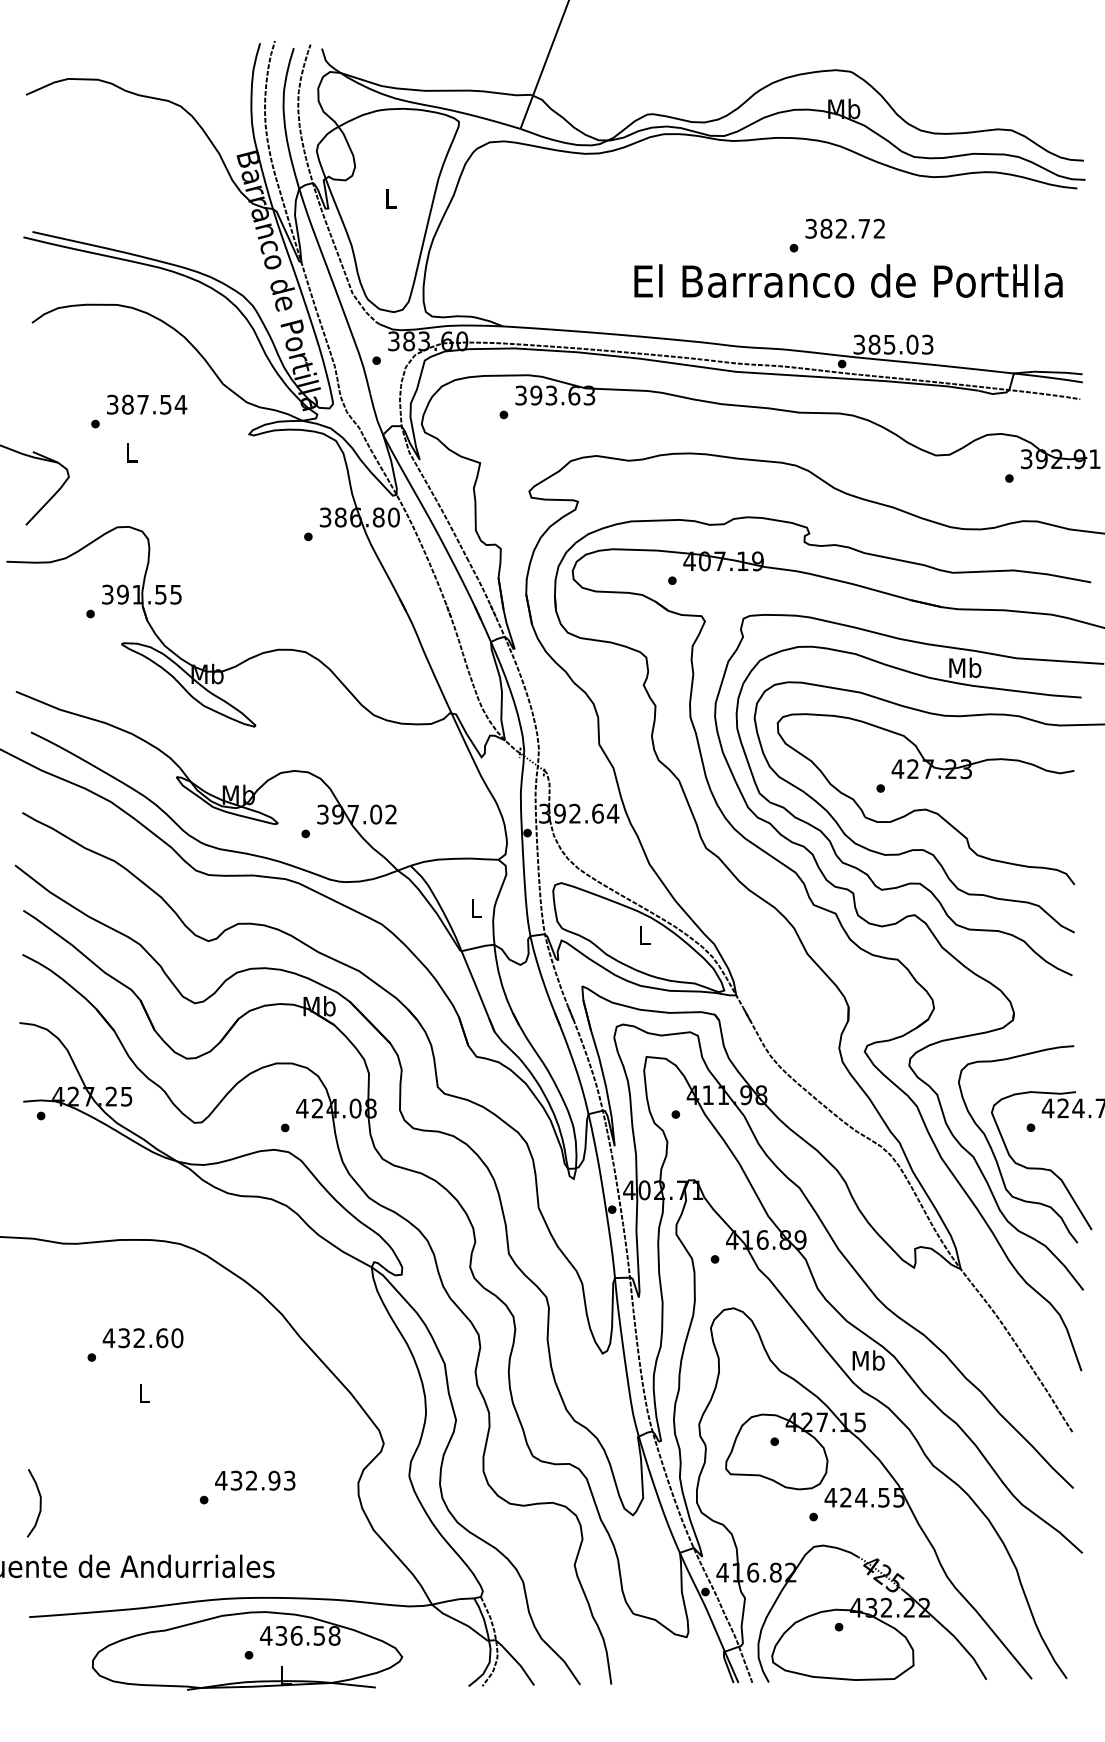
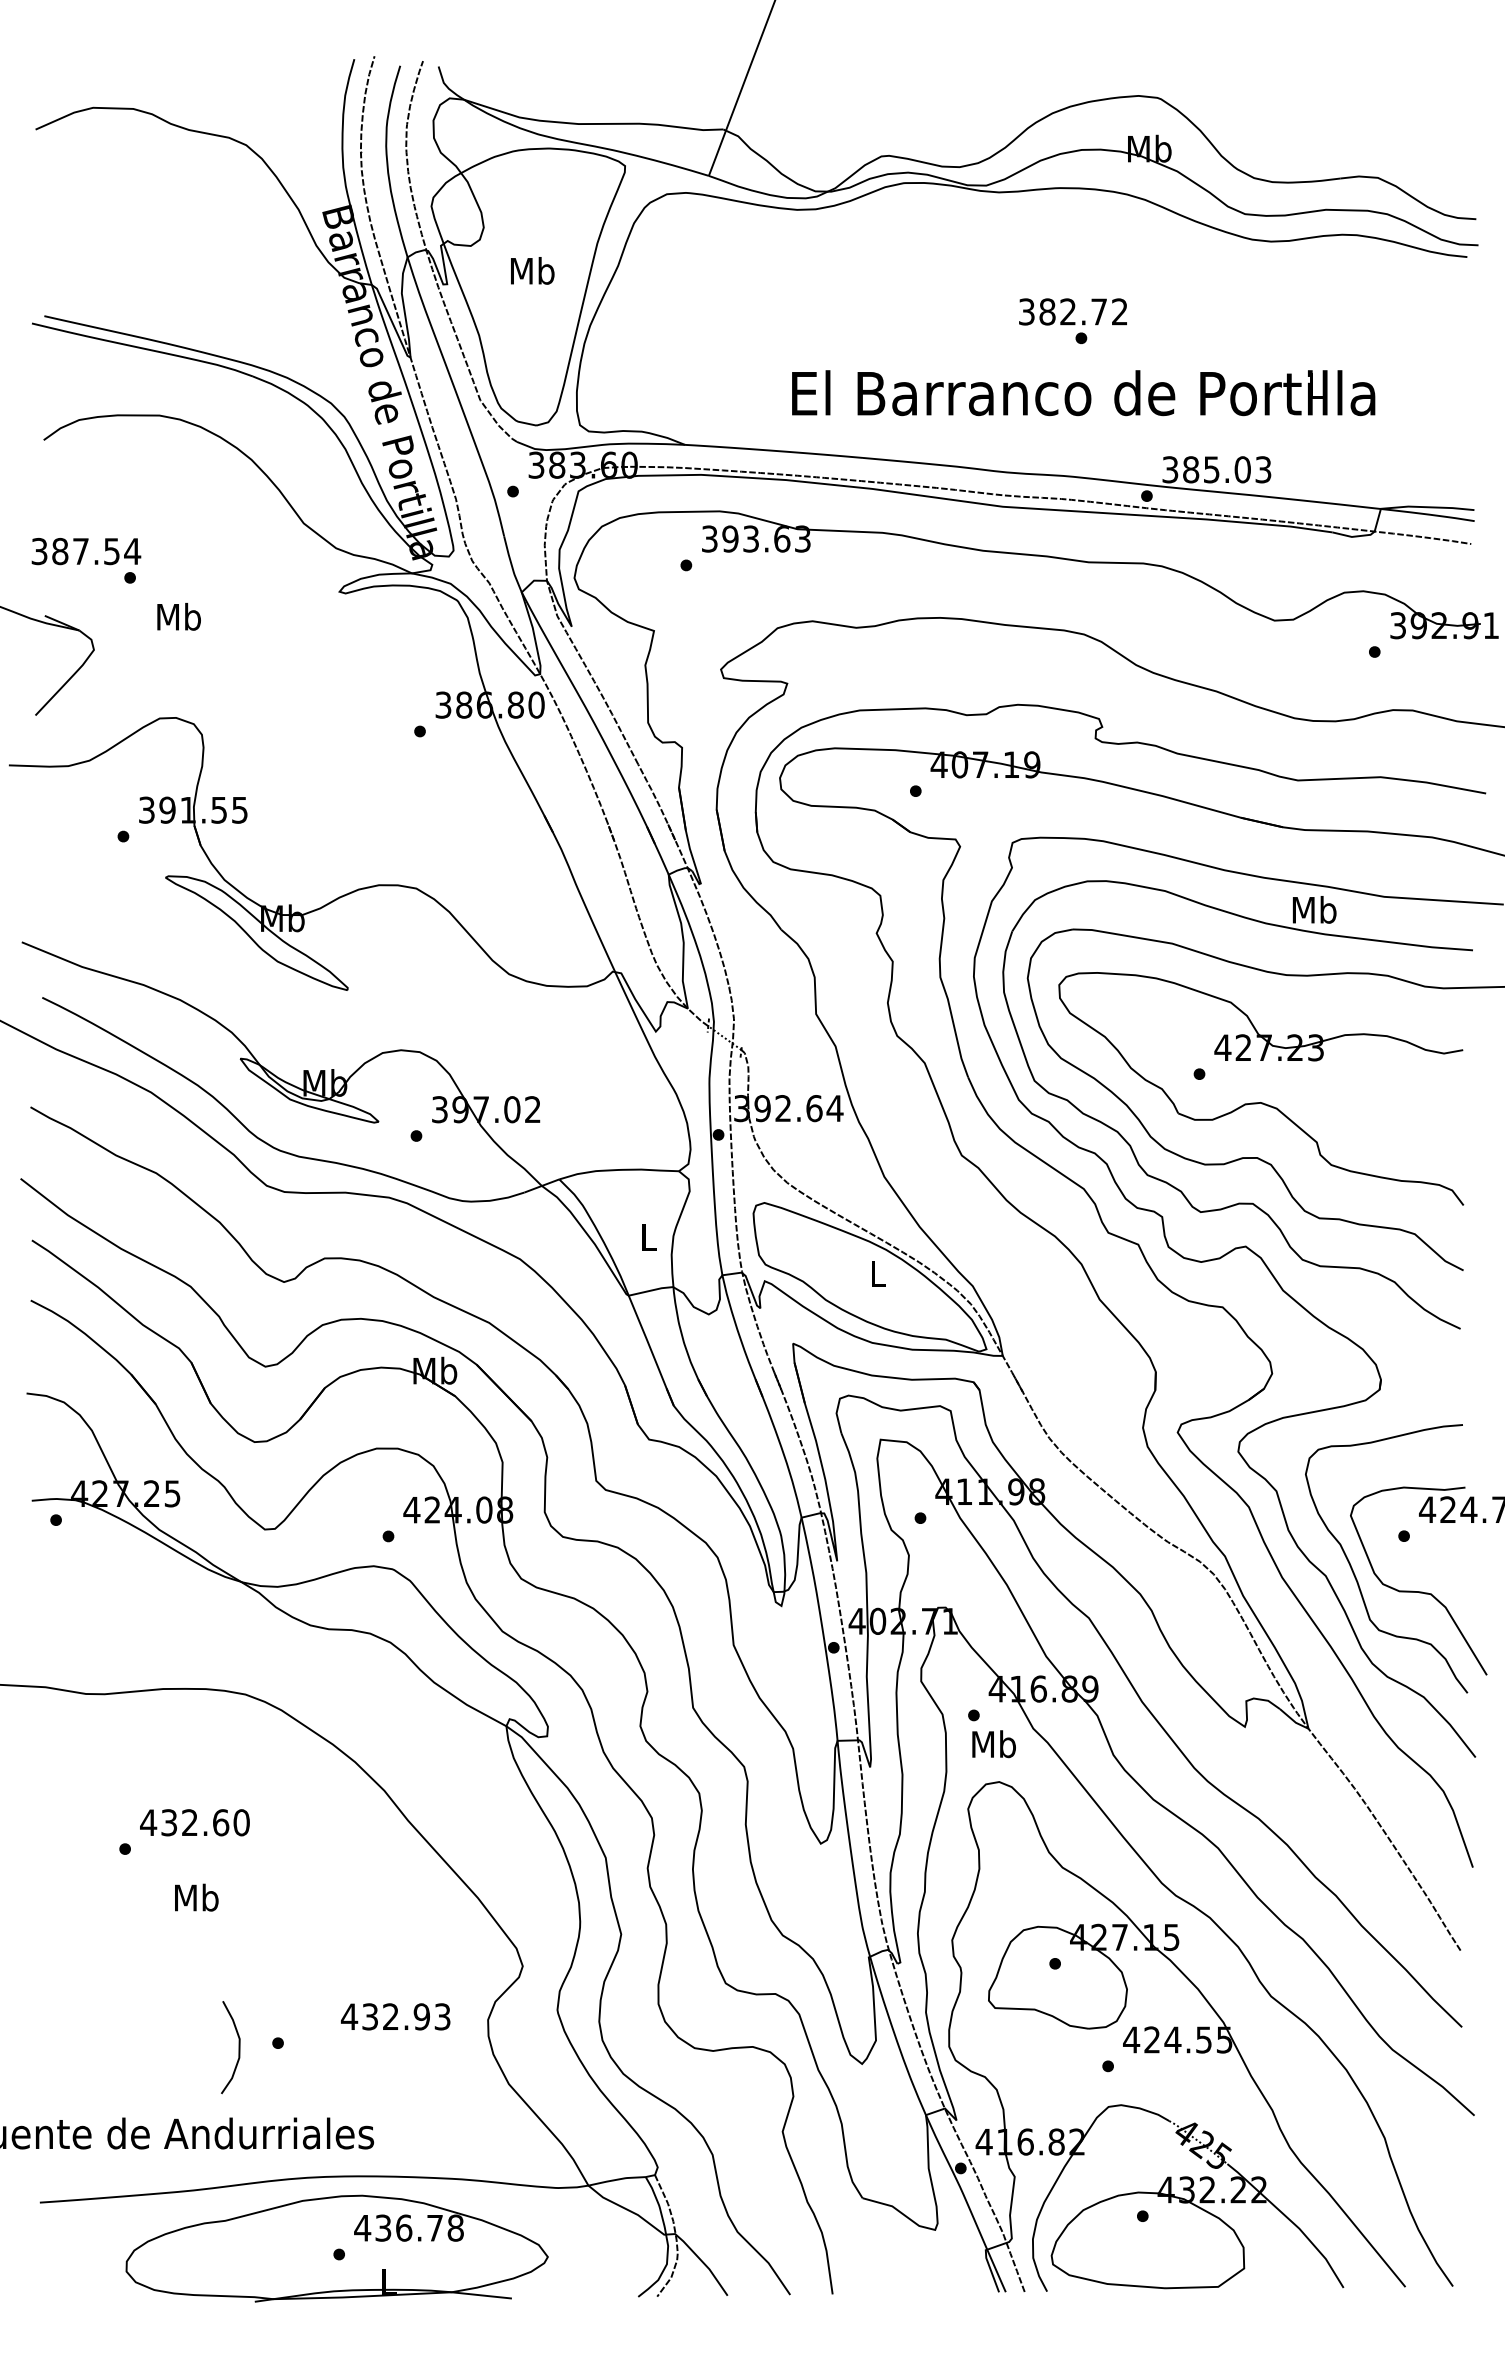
text: (390, 198) -> (532, 270), L -> Mb
text: (844, 228) -> (1072, 311), moved
text: (848, 281) -> (1083, 393), moved
text: (147, 404) -> (86, 551), moved
text: (131, 452) -> (178, 616), L -> Mb
text: (868, 1360) -> (993, 1744), moved
text: (144, 1393) -> (196, 1897), L -> Mb
text: (255, 1480) -> (395, 2016), moved
curve: (39, 1503) -> (238, 2047), moved
text: (318, 1636) -> (434, 2228), 436.58 -> 436.78

